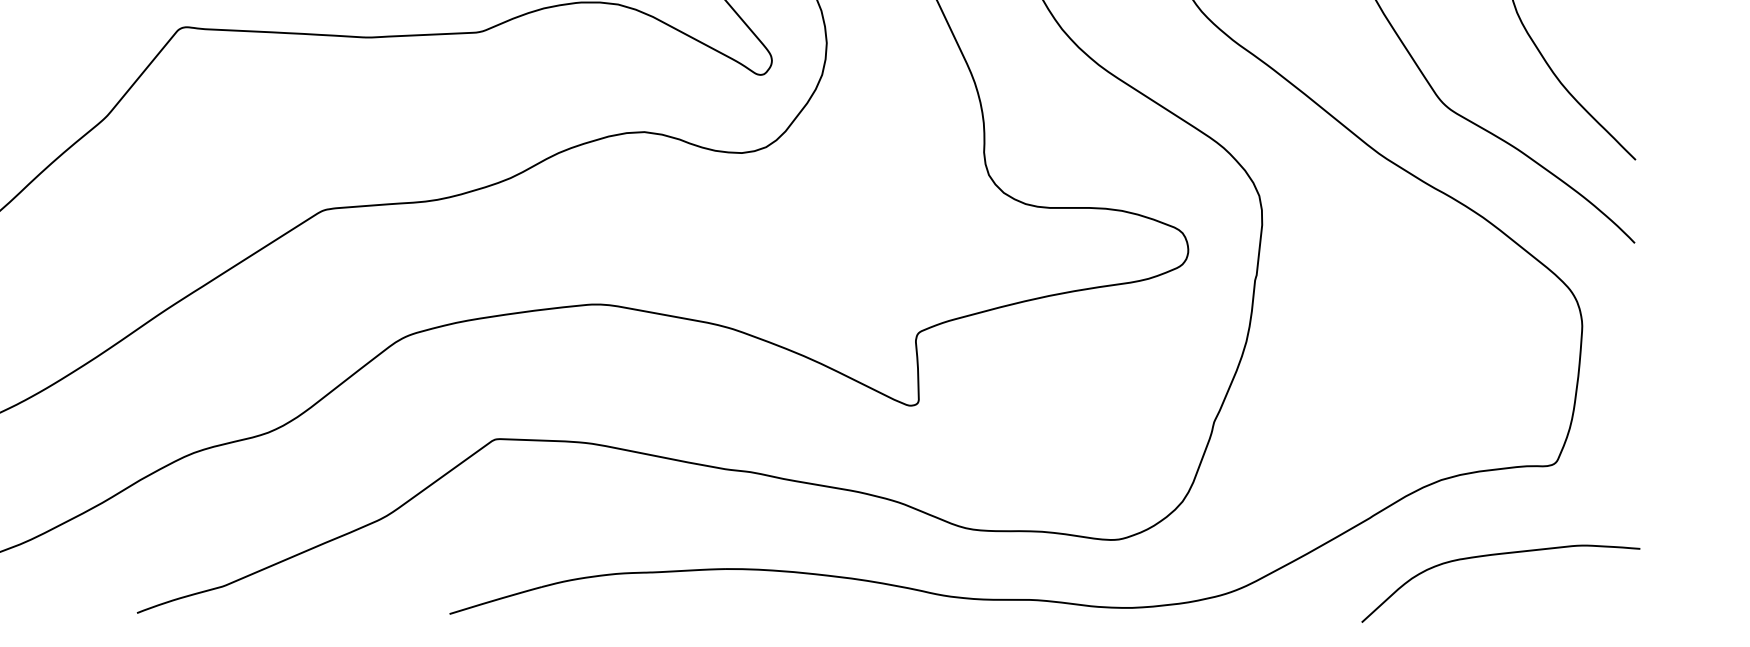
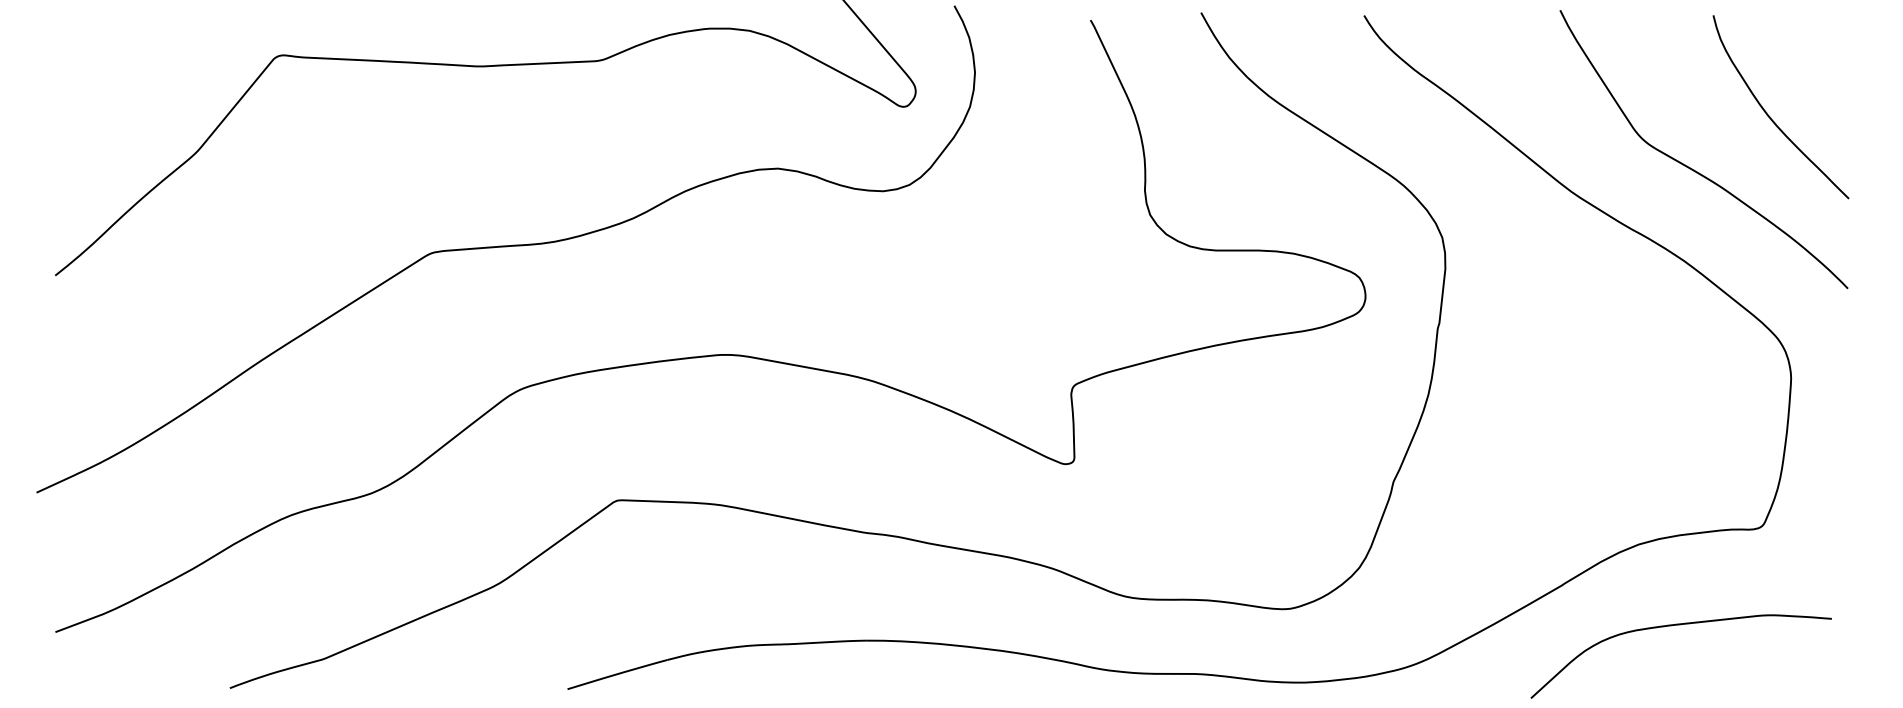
curve: (1500, 555) -> (1680, 625), moved

